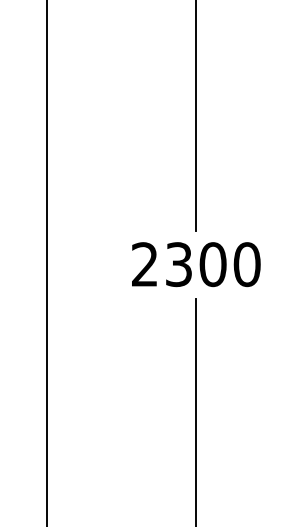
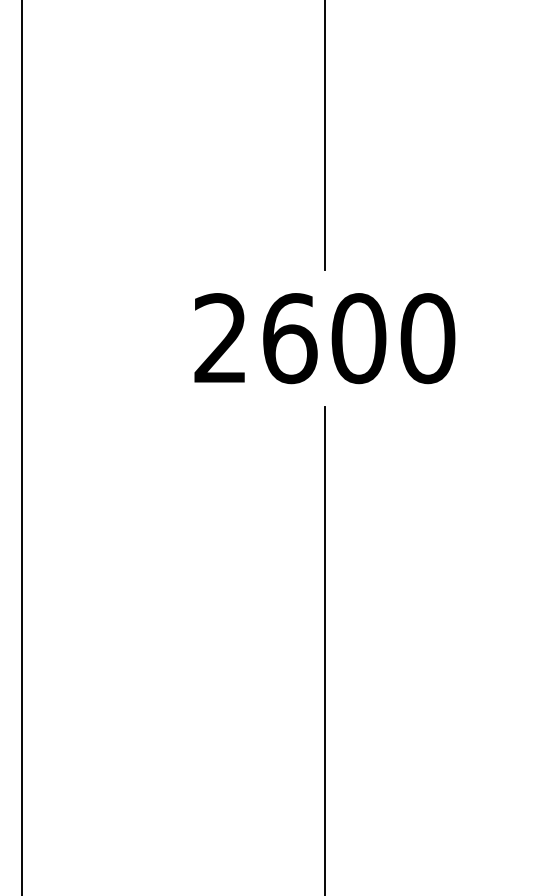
text: (178, 264) -> (288, 338), 2300 -> 2600

